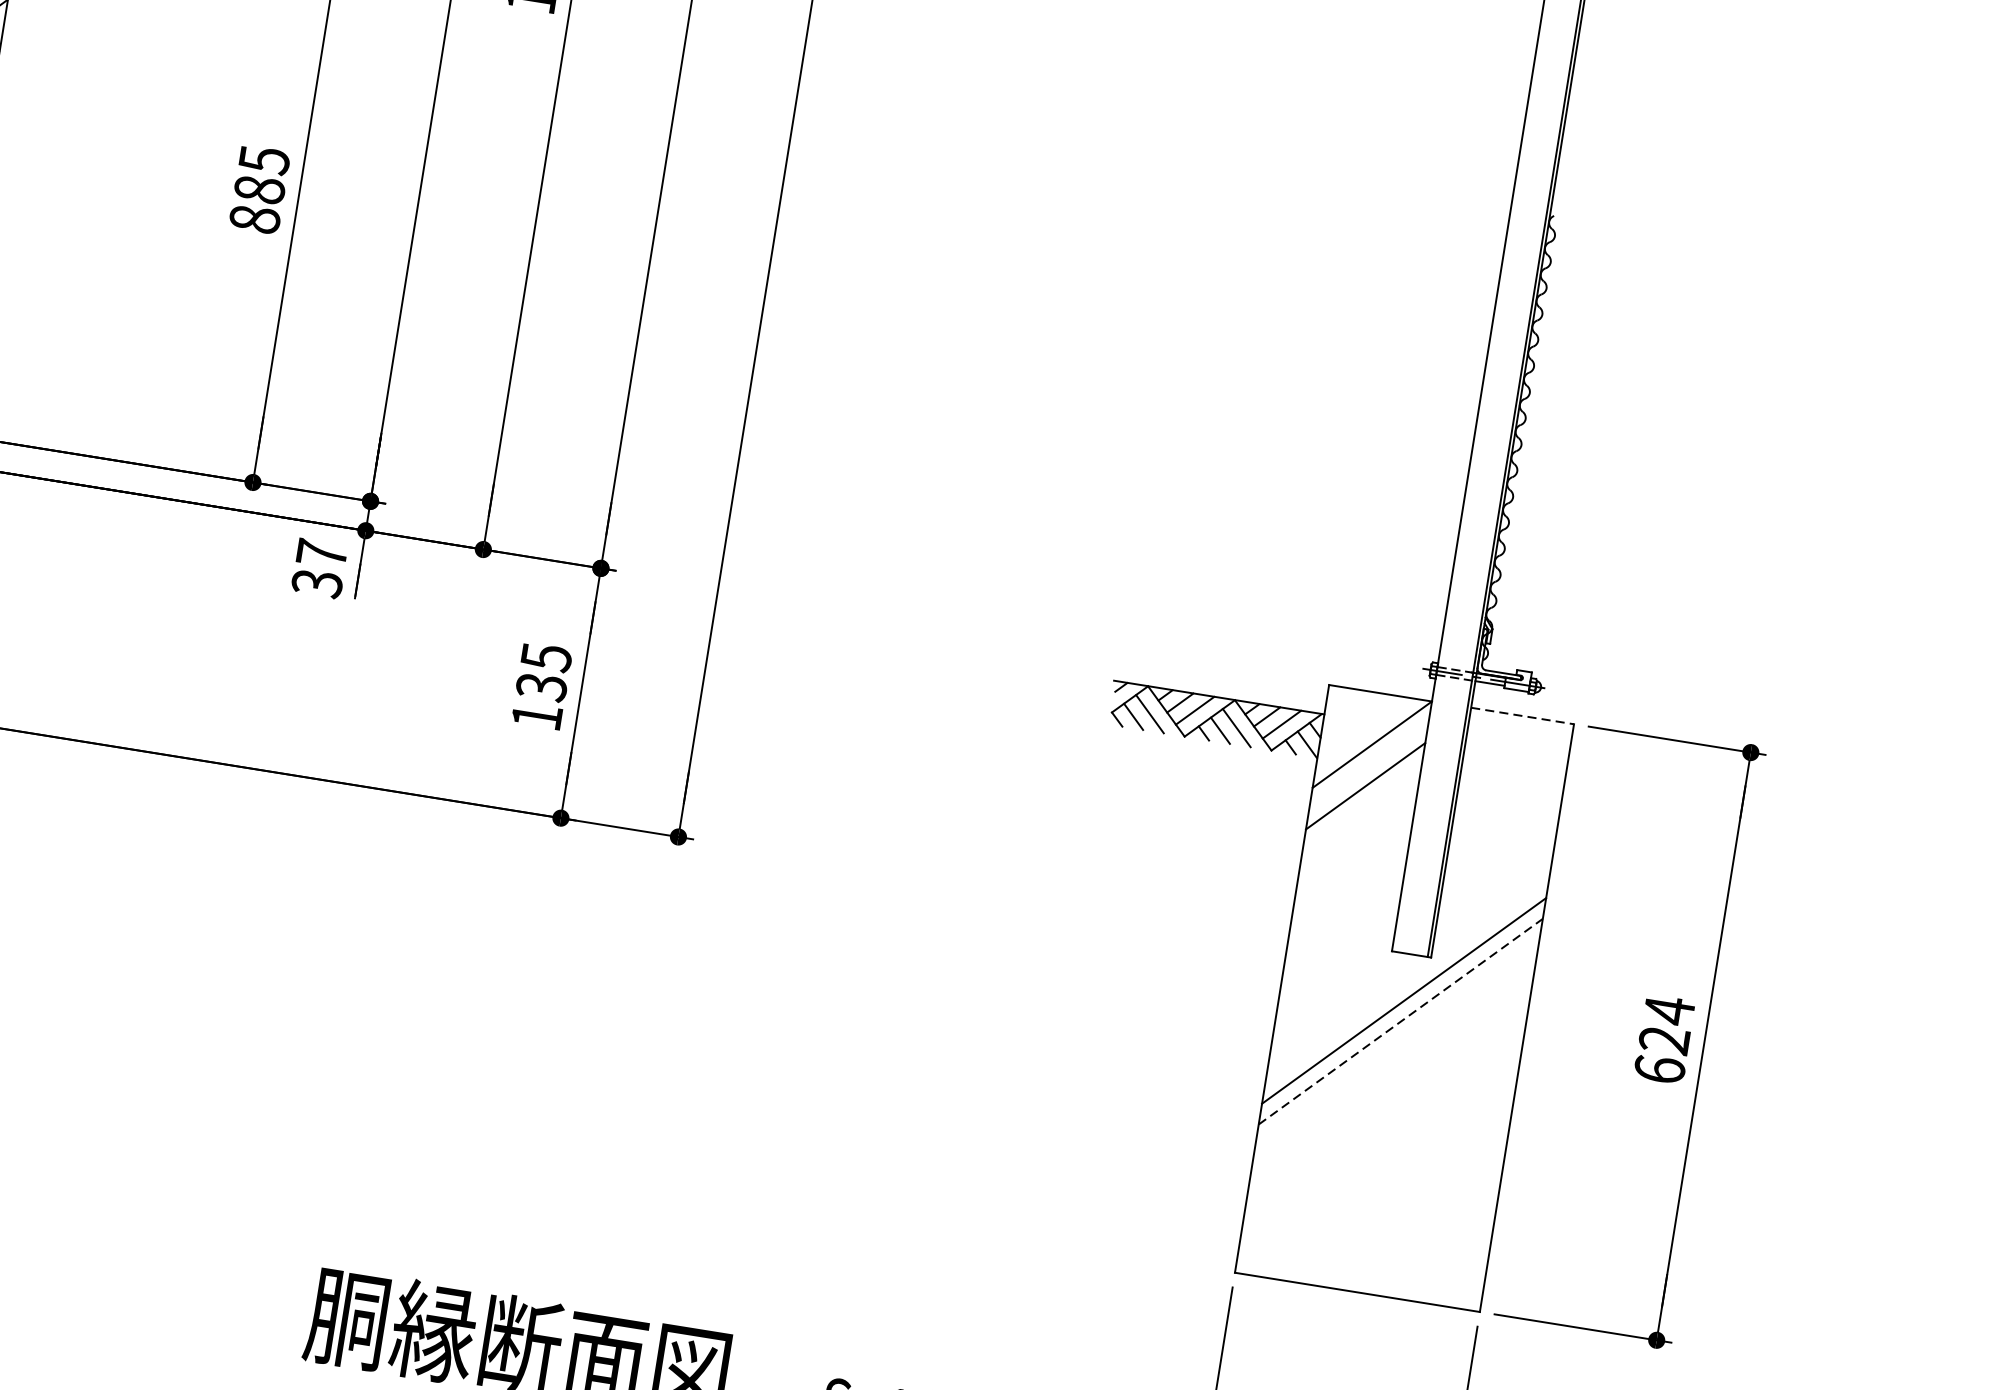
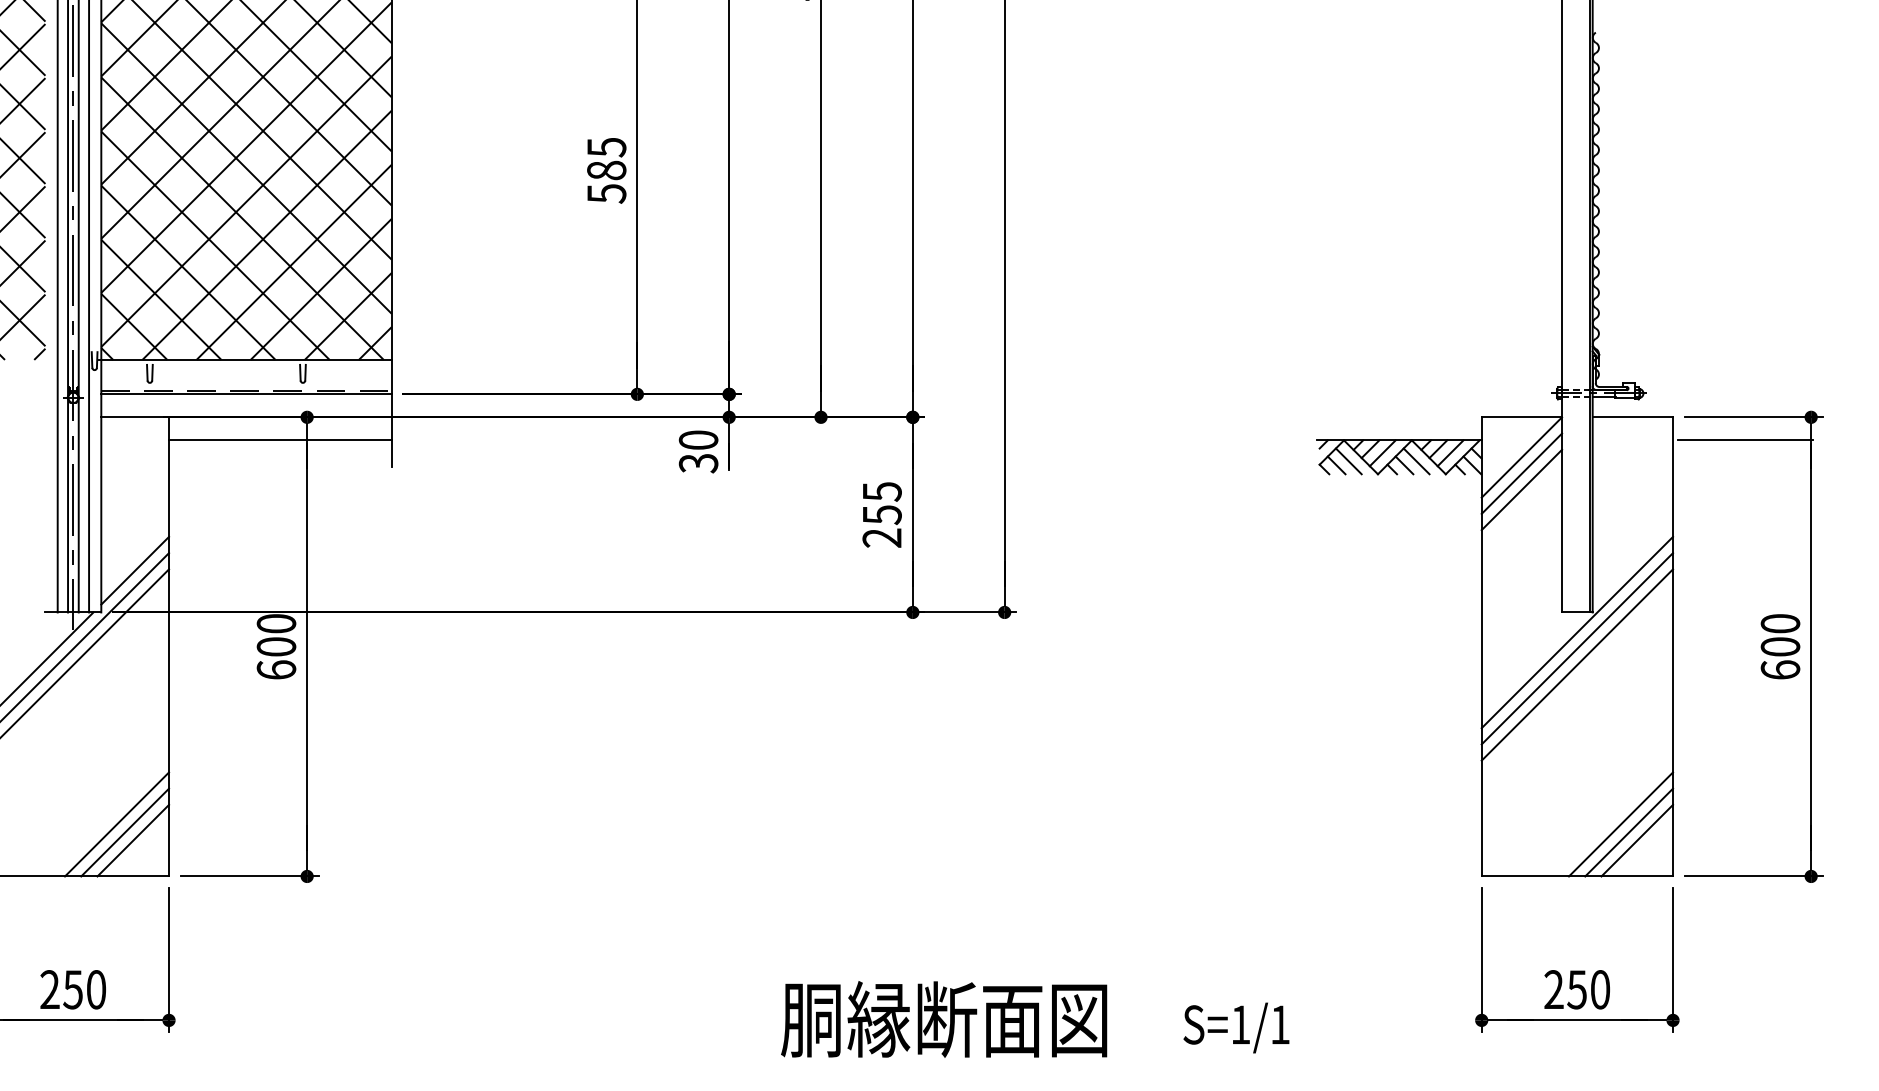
text: (254, 219) -> (606, 193), 885 -> 585
text: (322, 552) -> (698, 439), 37 -> 30
text: (538, 701) -> (881, 526), 135 -> 255
line: (1523, 716) -> (1633, 417), dashed -> solid
line: (1368, 765) -> (1521, 473), added
line: (1662, 768) -> (1745, 440), added
line: (1407, 980) -> (1577, 632), added
line: (1401, 1021) -> (1577, 664), dashed -> solid
text: (1667, 1024) -> (1780, 634), 624 -> 600
line: (1423, 1234) -> (1620, 824), added
line: (1433, 1246) -> (1629, 832), added
line: (1441, 1258) -> (1637, 840), added

